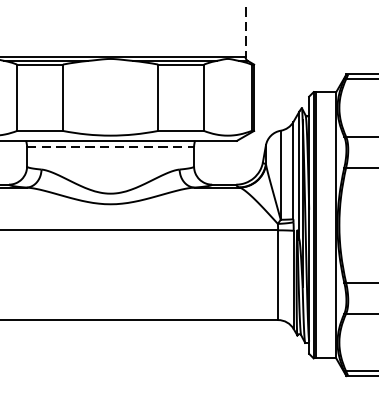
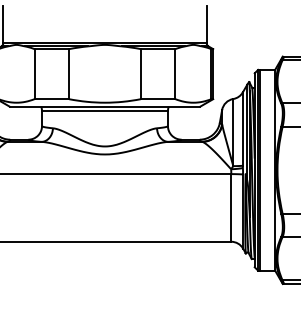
line: (245, 31) -> (206, 24), dashed -> solid
line: (109, 147) -> (104, 111), dashed -> solid

